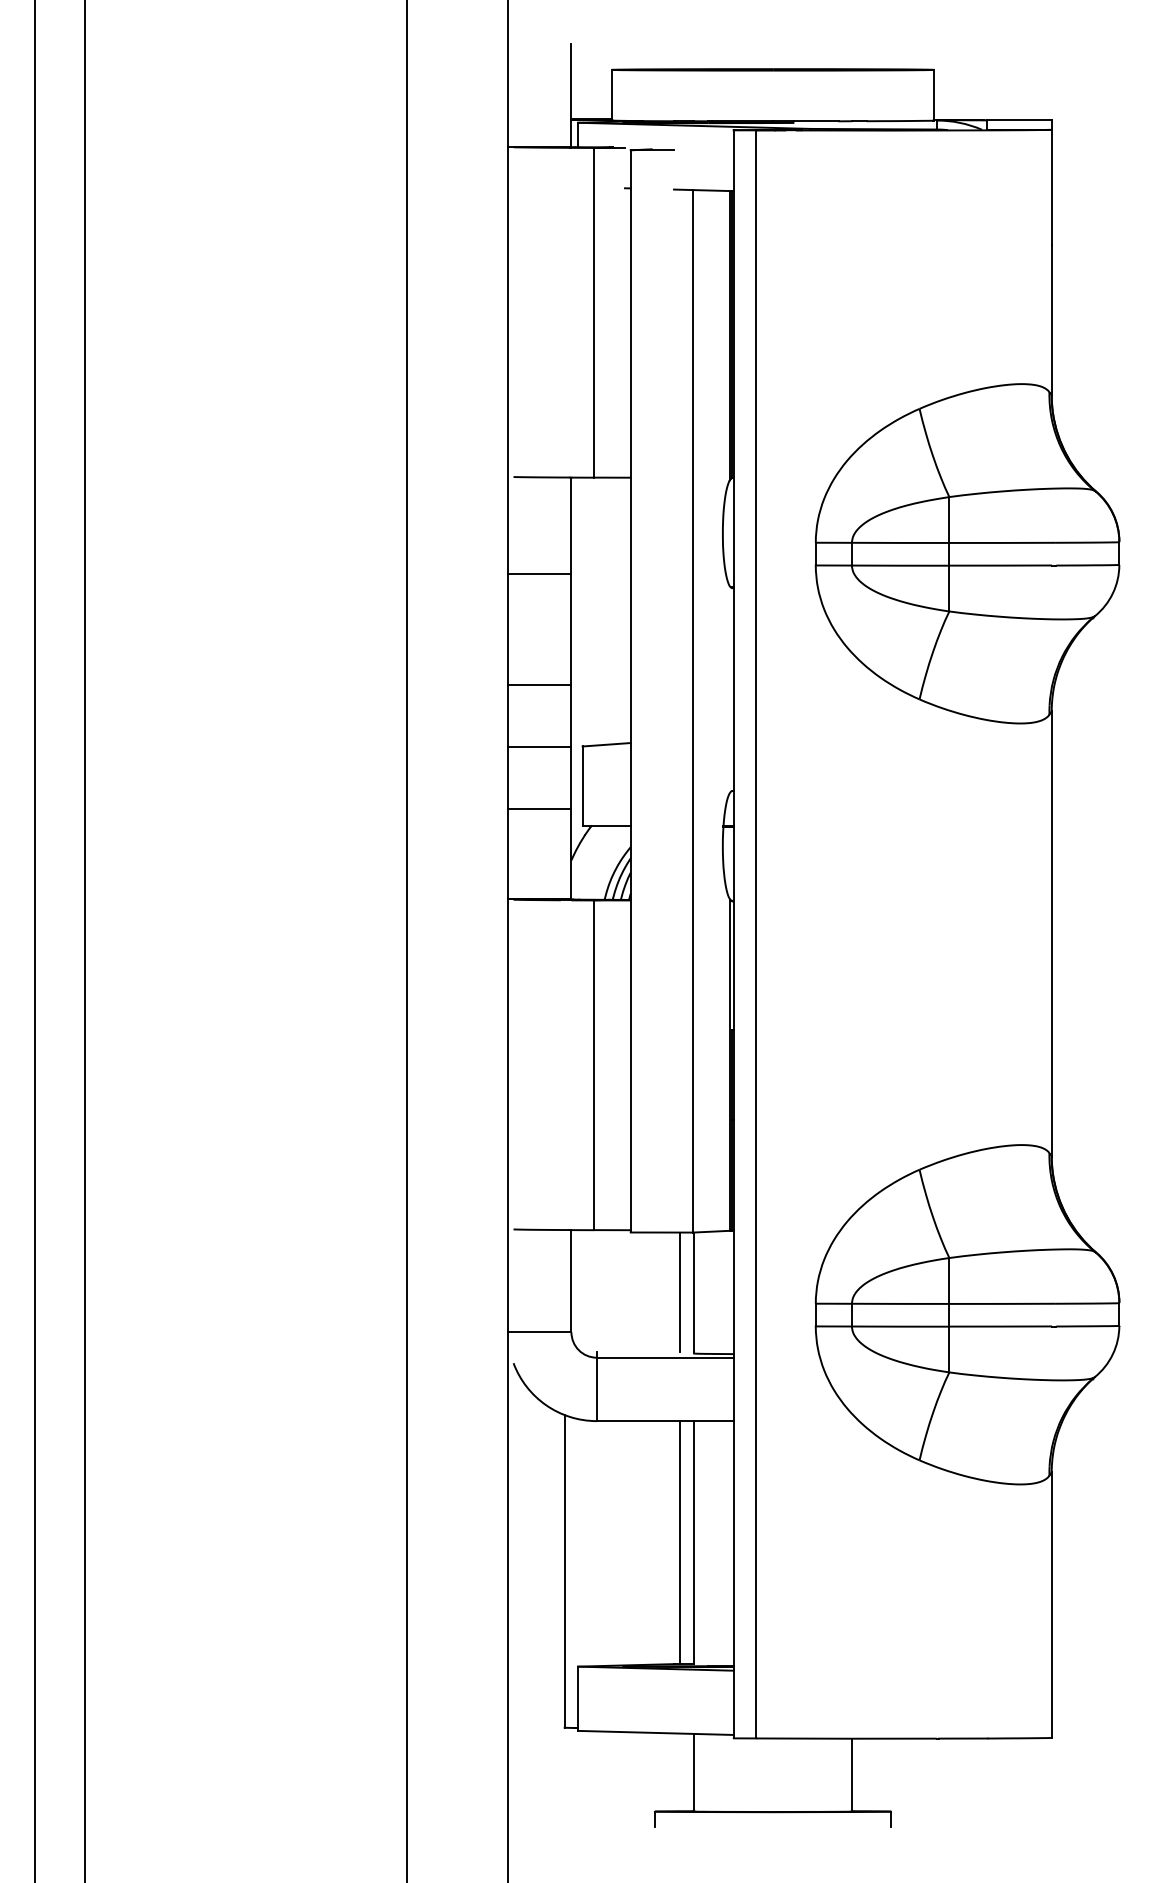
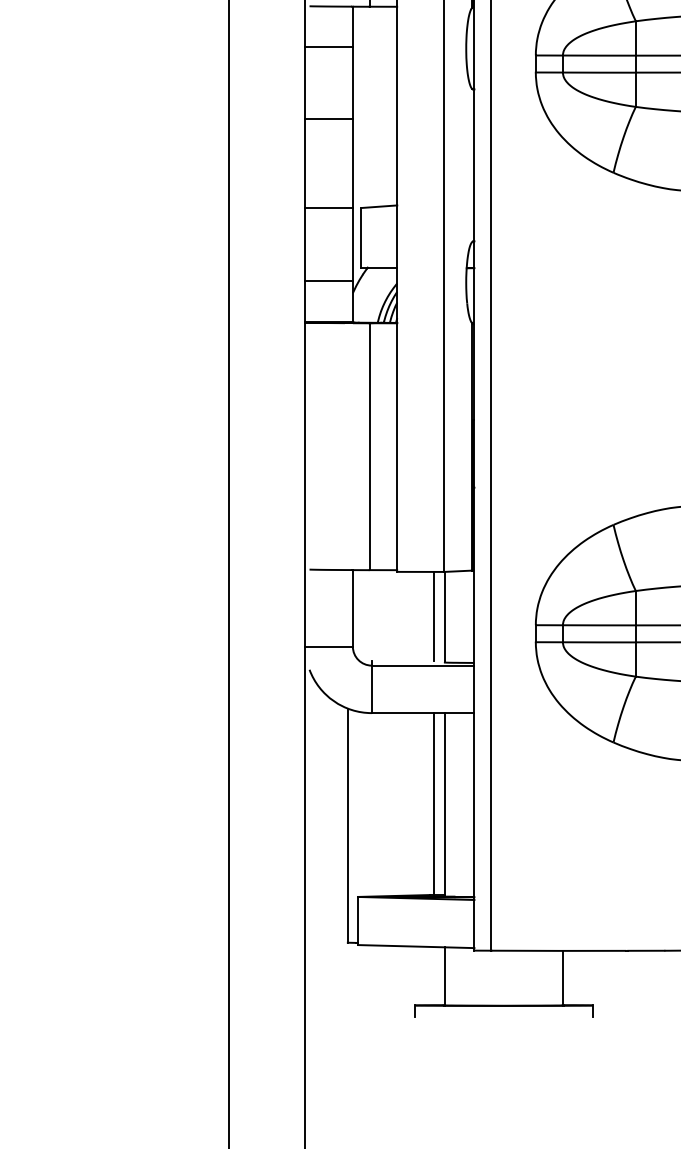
line: (539, 573) -> (328, 46), moved
line: (539, 685) -> (328, 119), moved
line: (539, 808) -> (328, 280), moved

